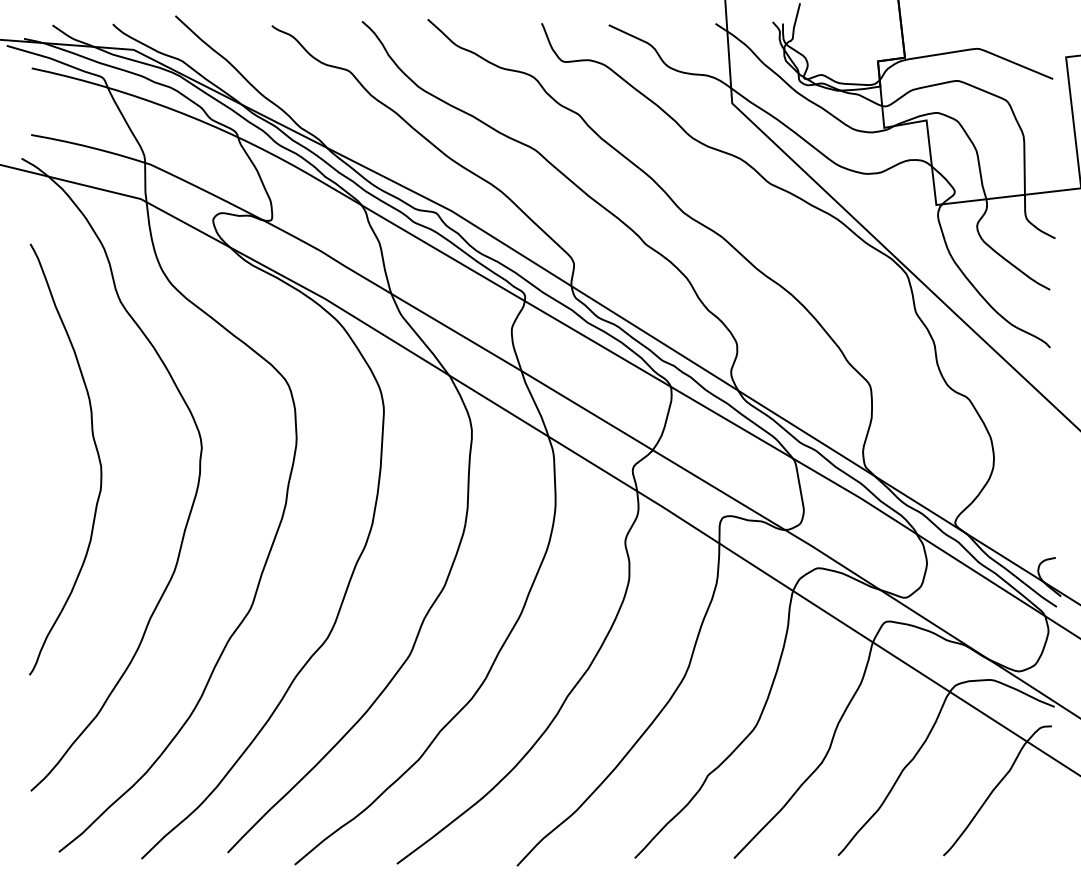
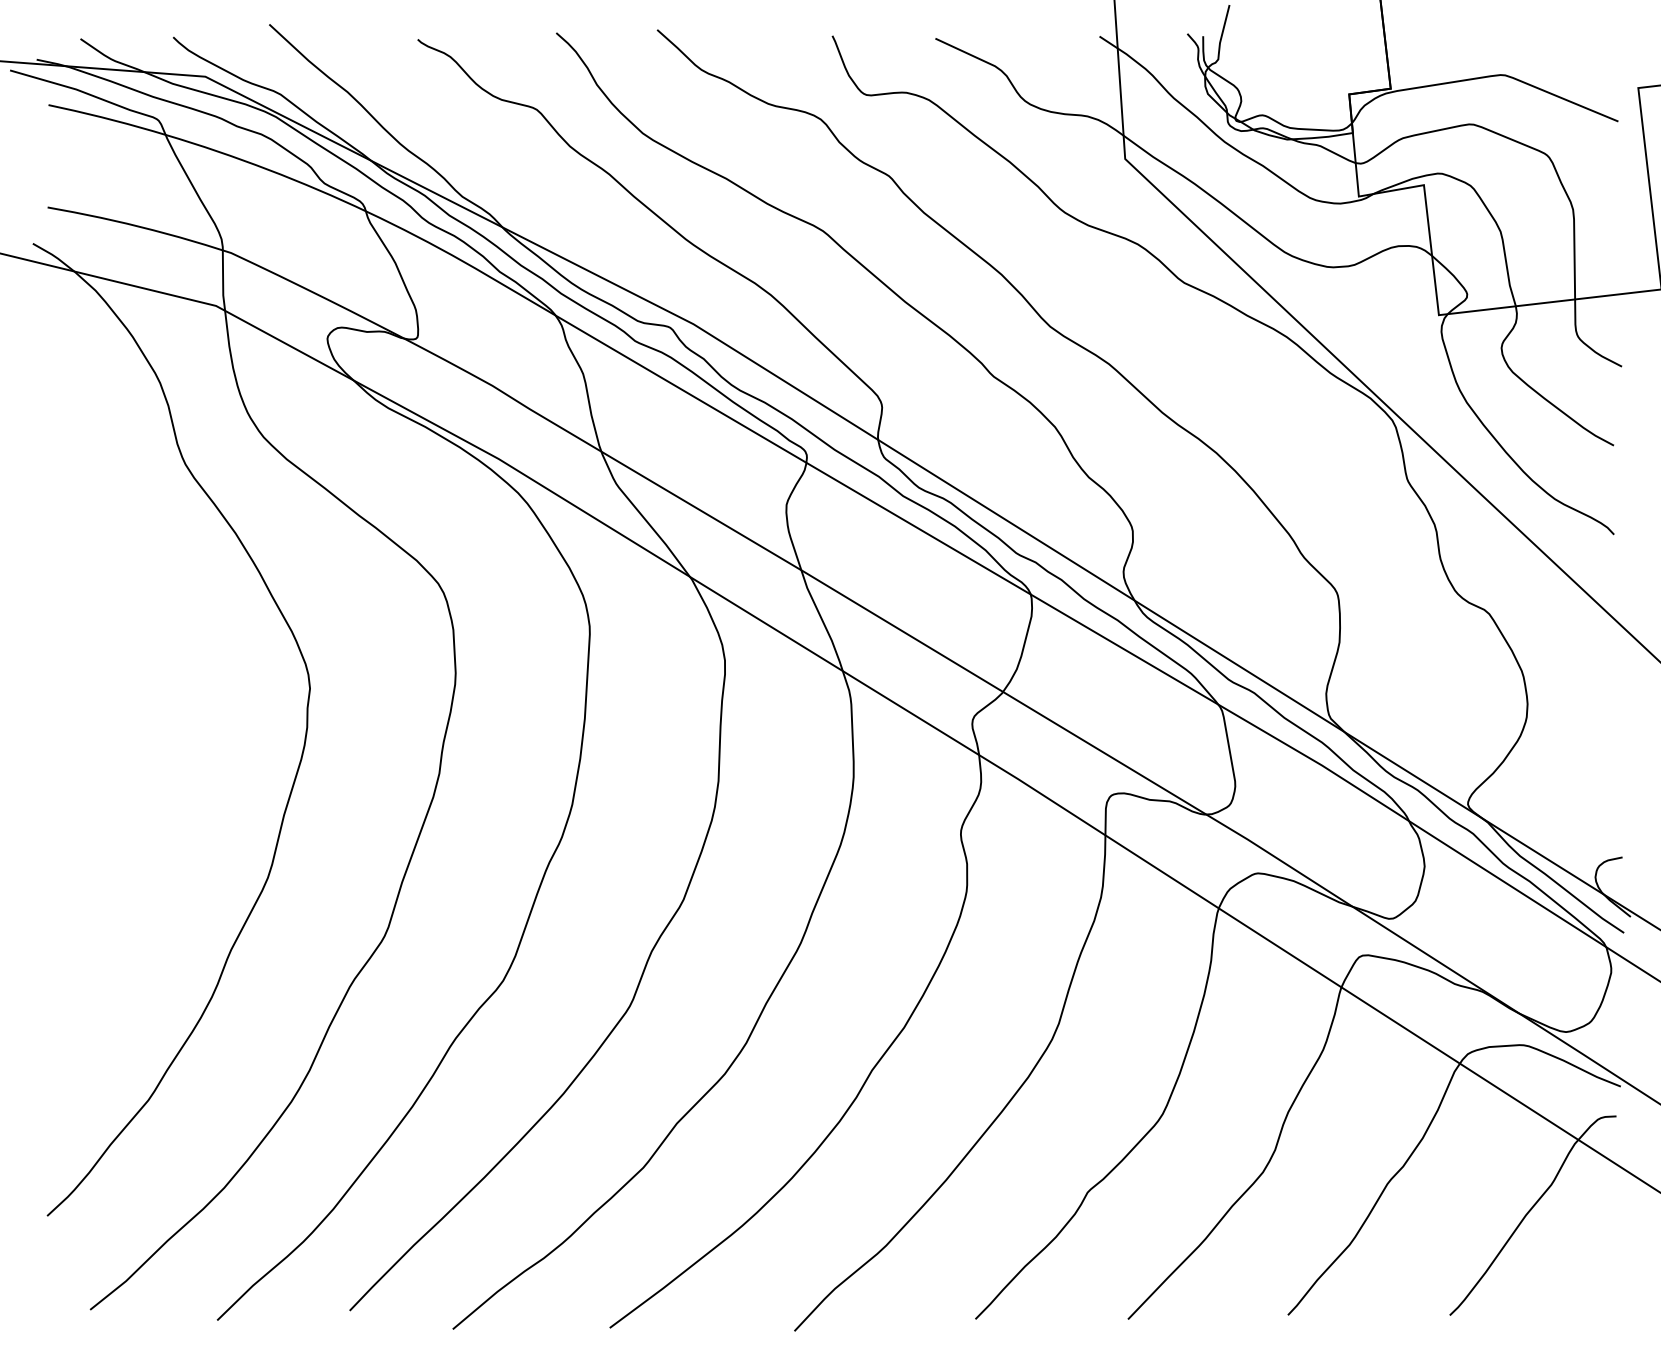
curve: (95, 448) -> (146, 689), removed

